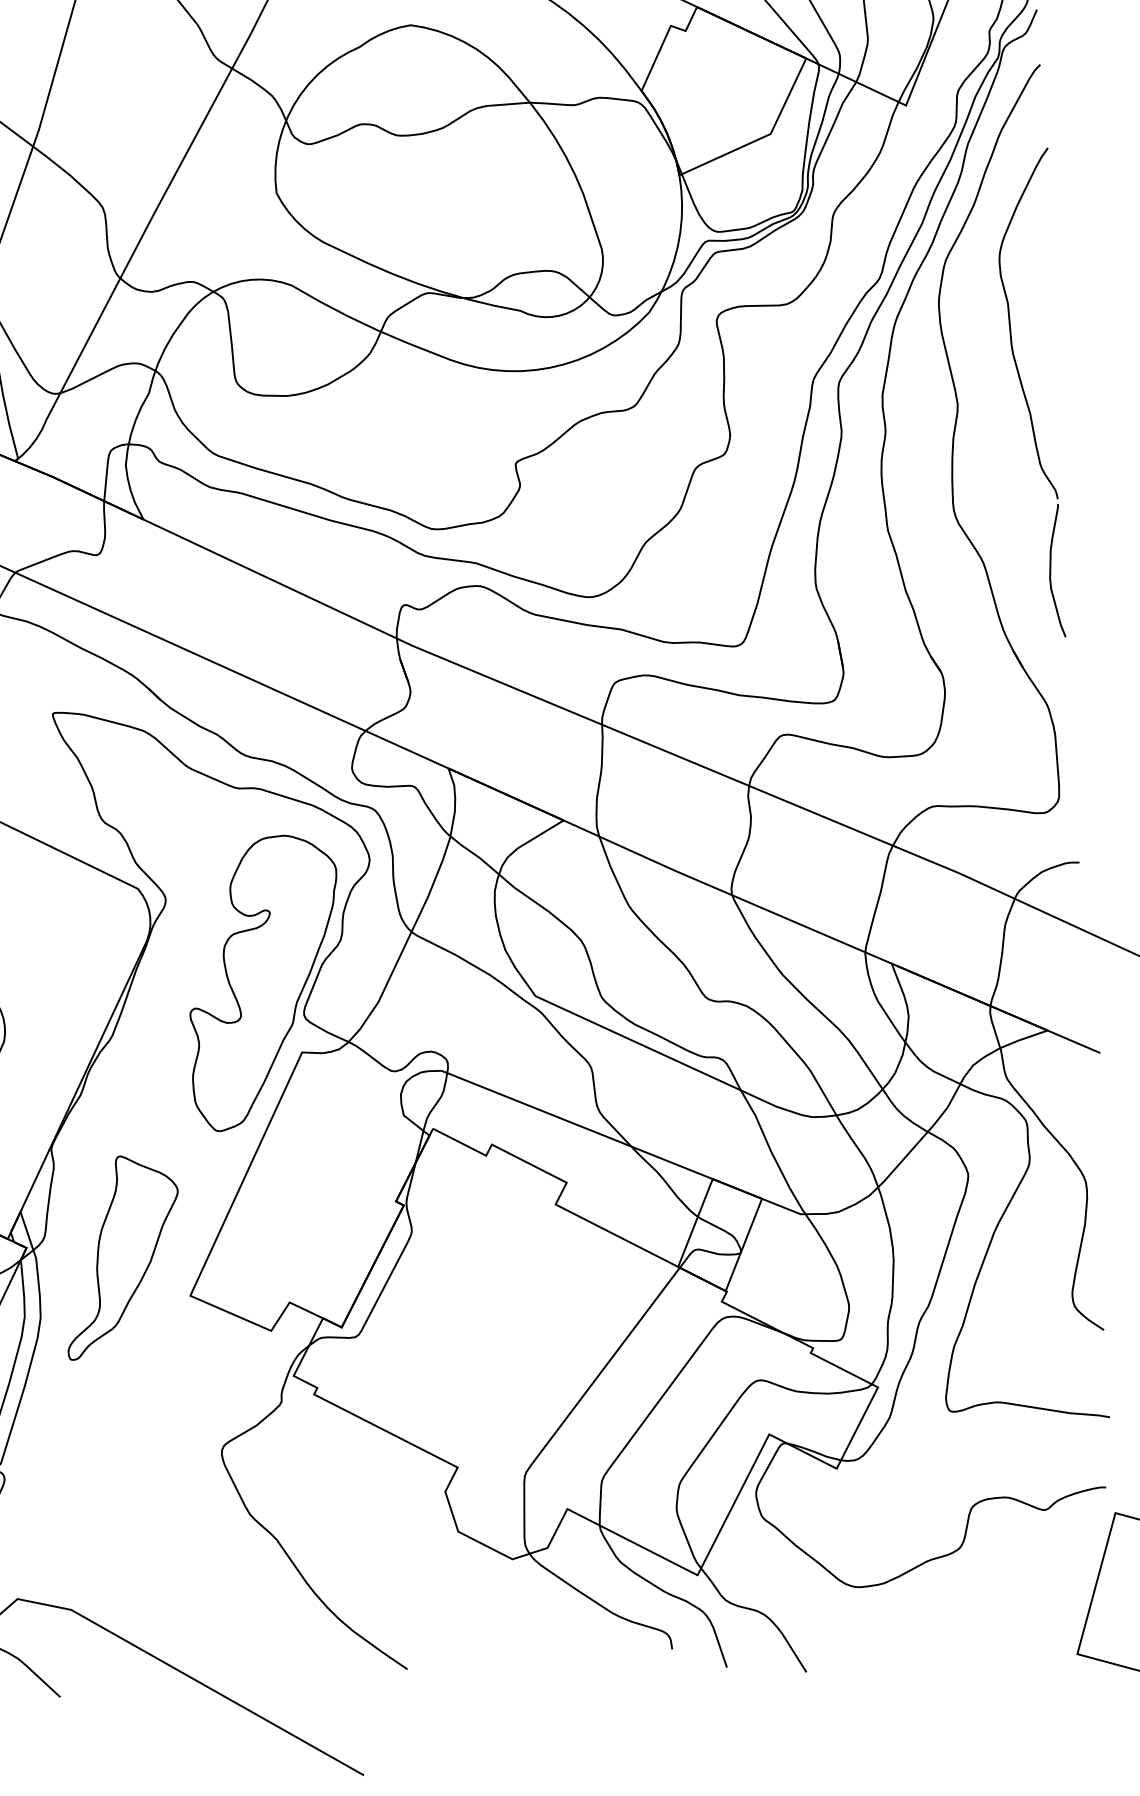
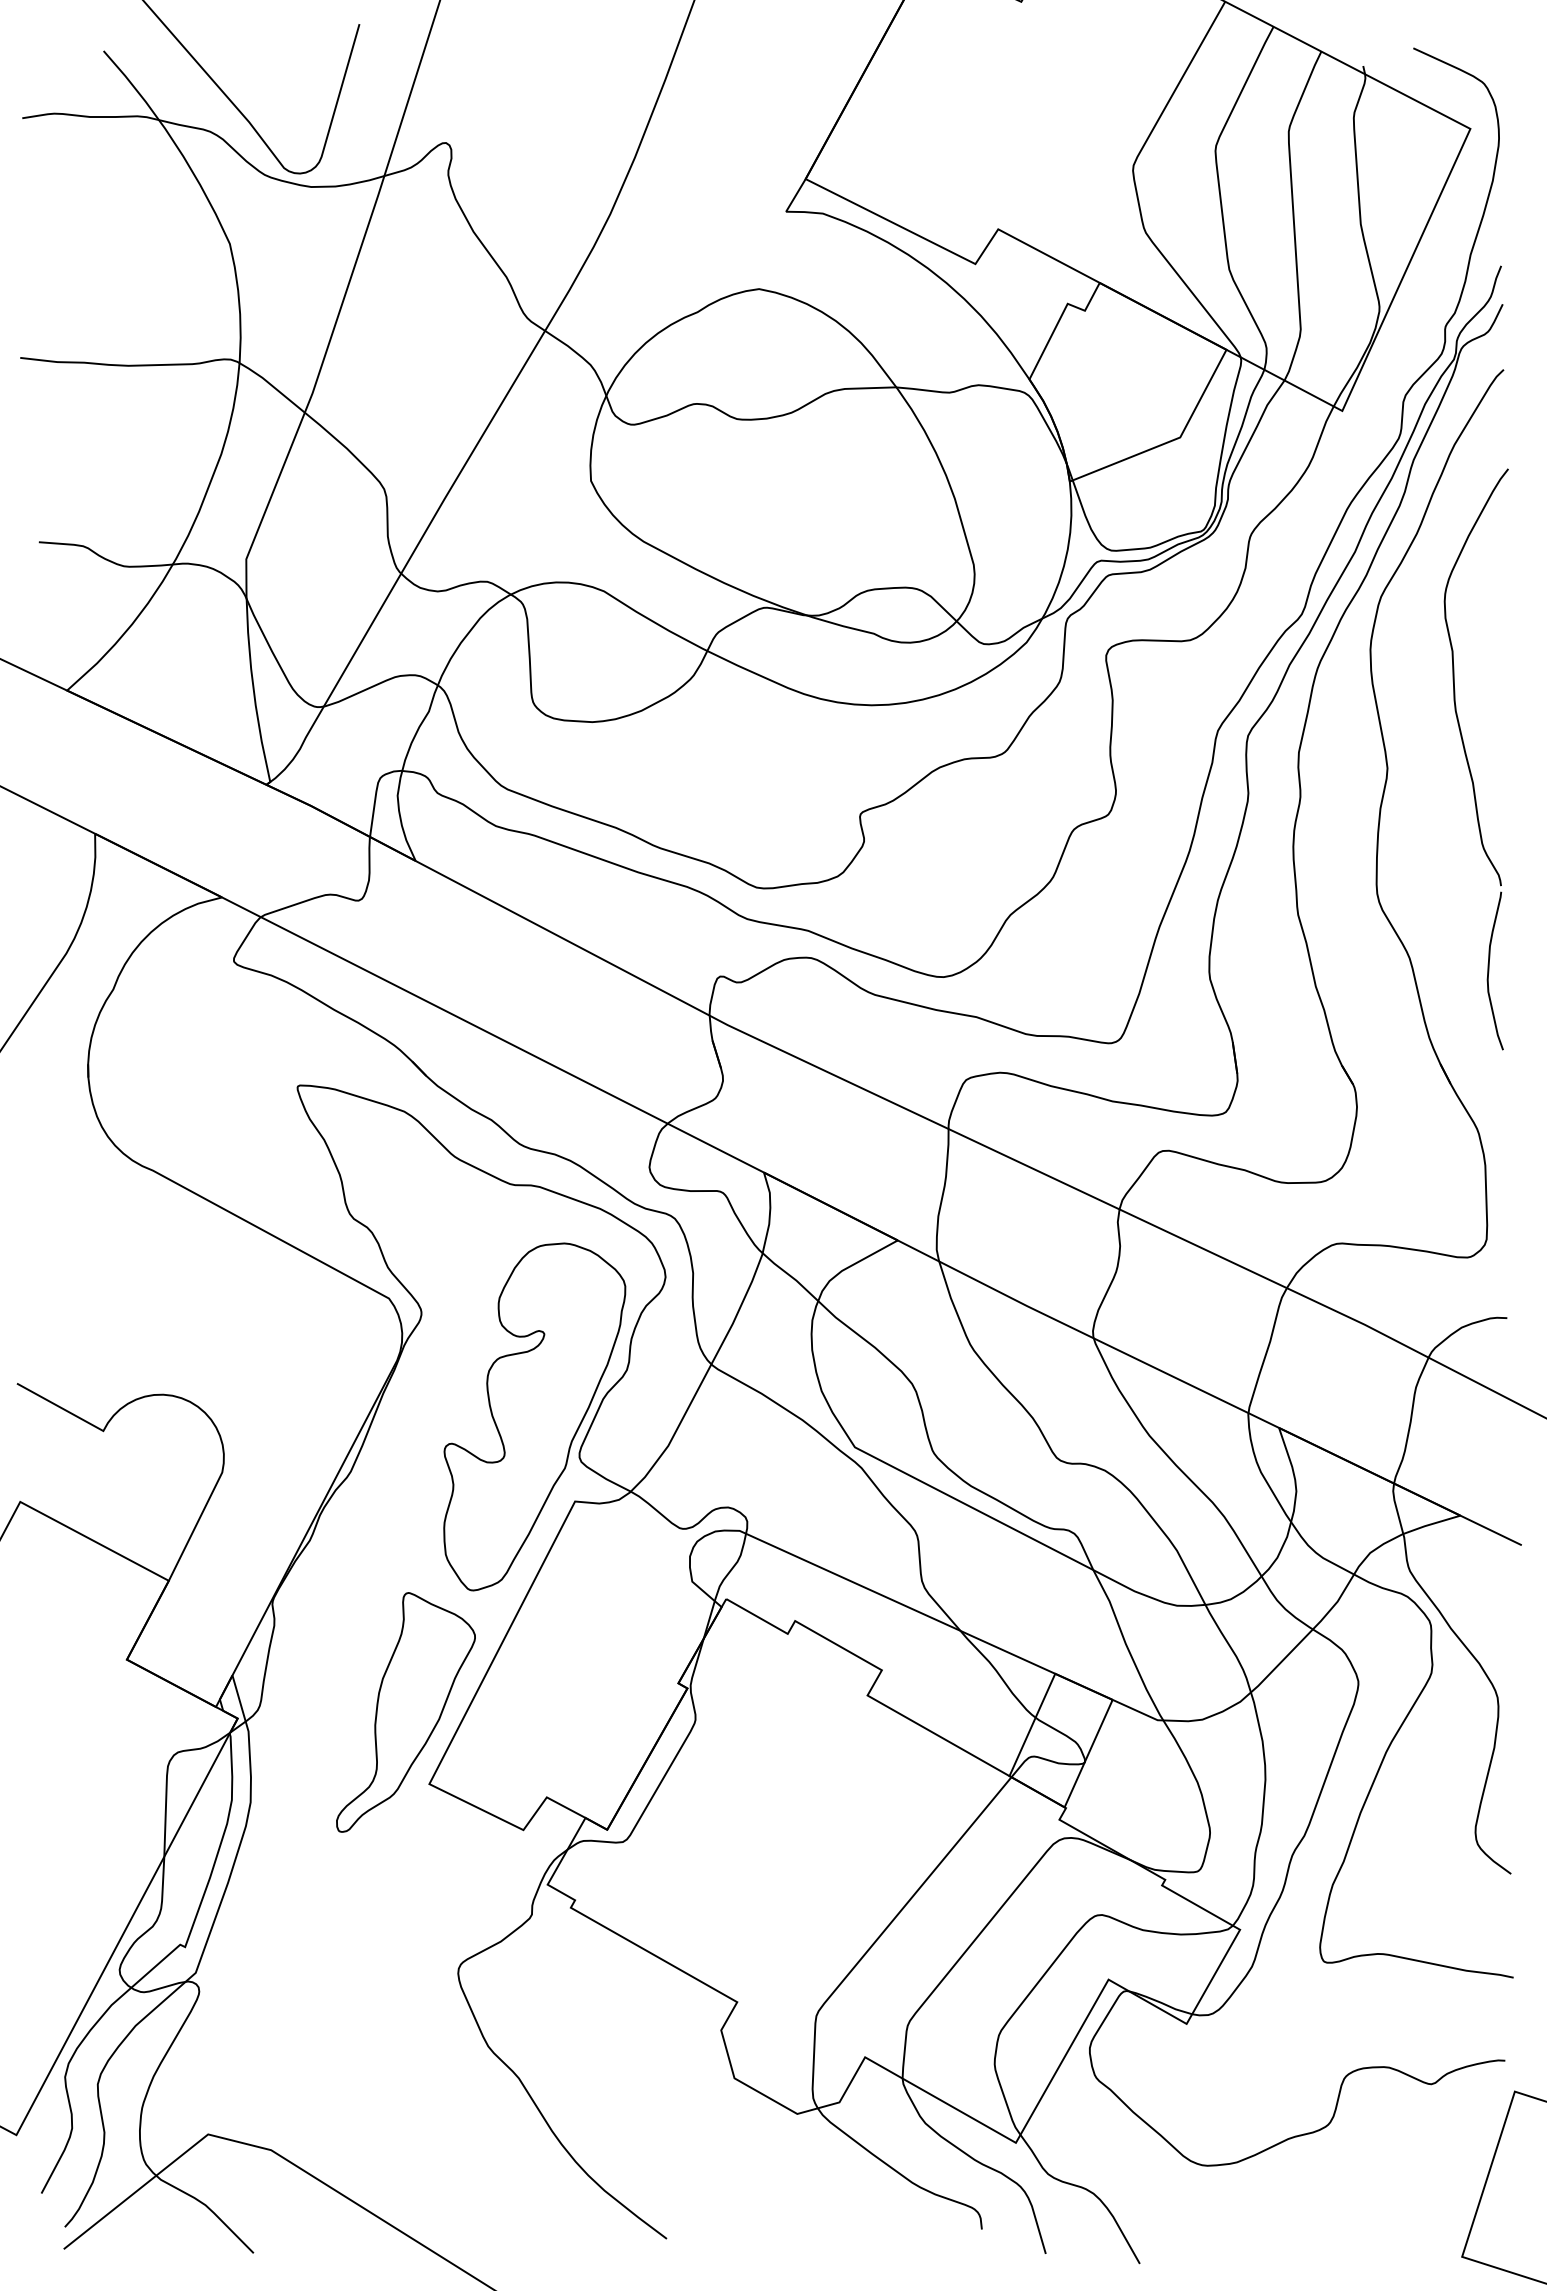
part: (122, 1257) -> (405, 1712), moved

